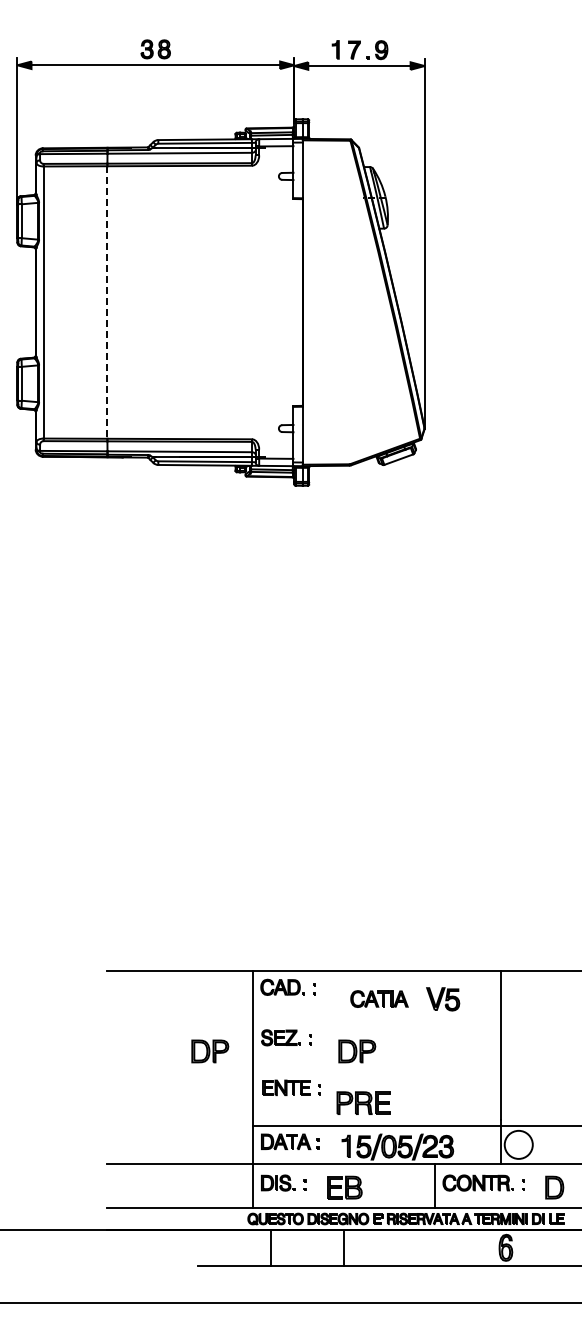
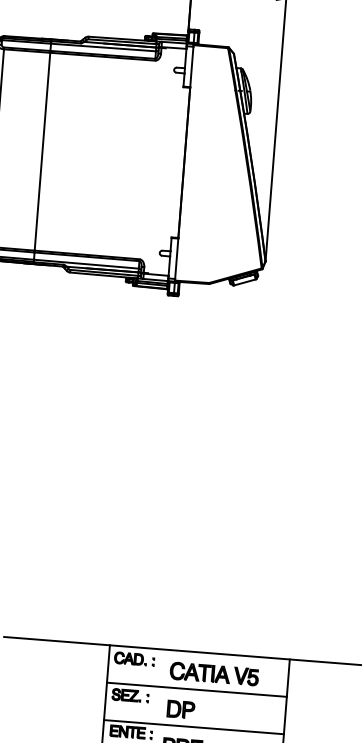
line: (107, 303) -> (42, 152), dashed -> solid
part: (379, 998) -> (200, 672), size x1.43
line: (376, 1022) -> (196, 689), added
part: (210, 1051) -> (74, 701), removed
line: (376, 1074) -> (193, 727), added

